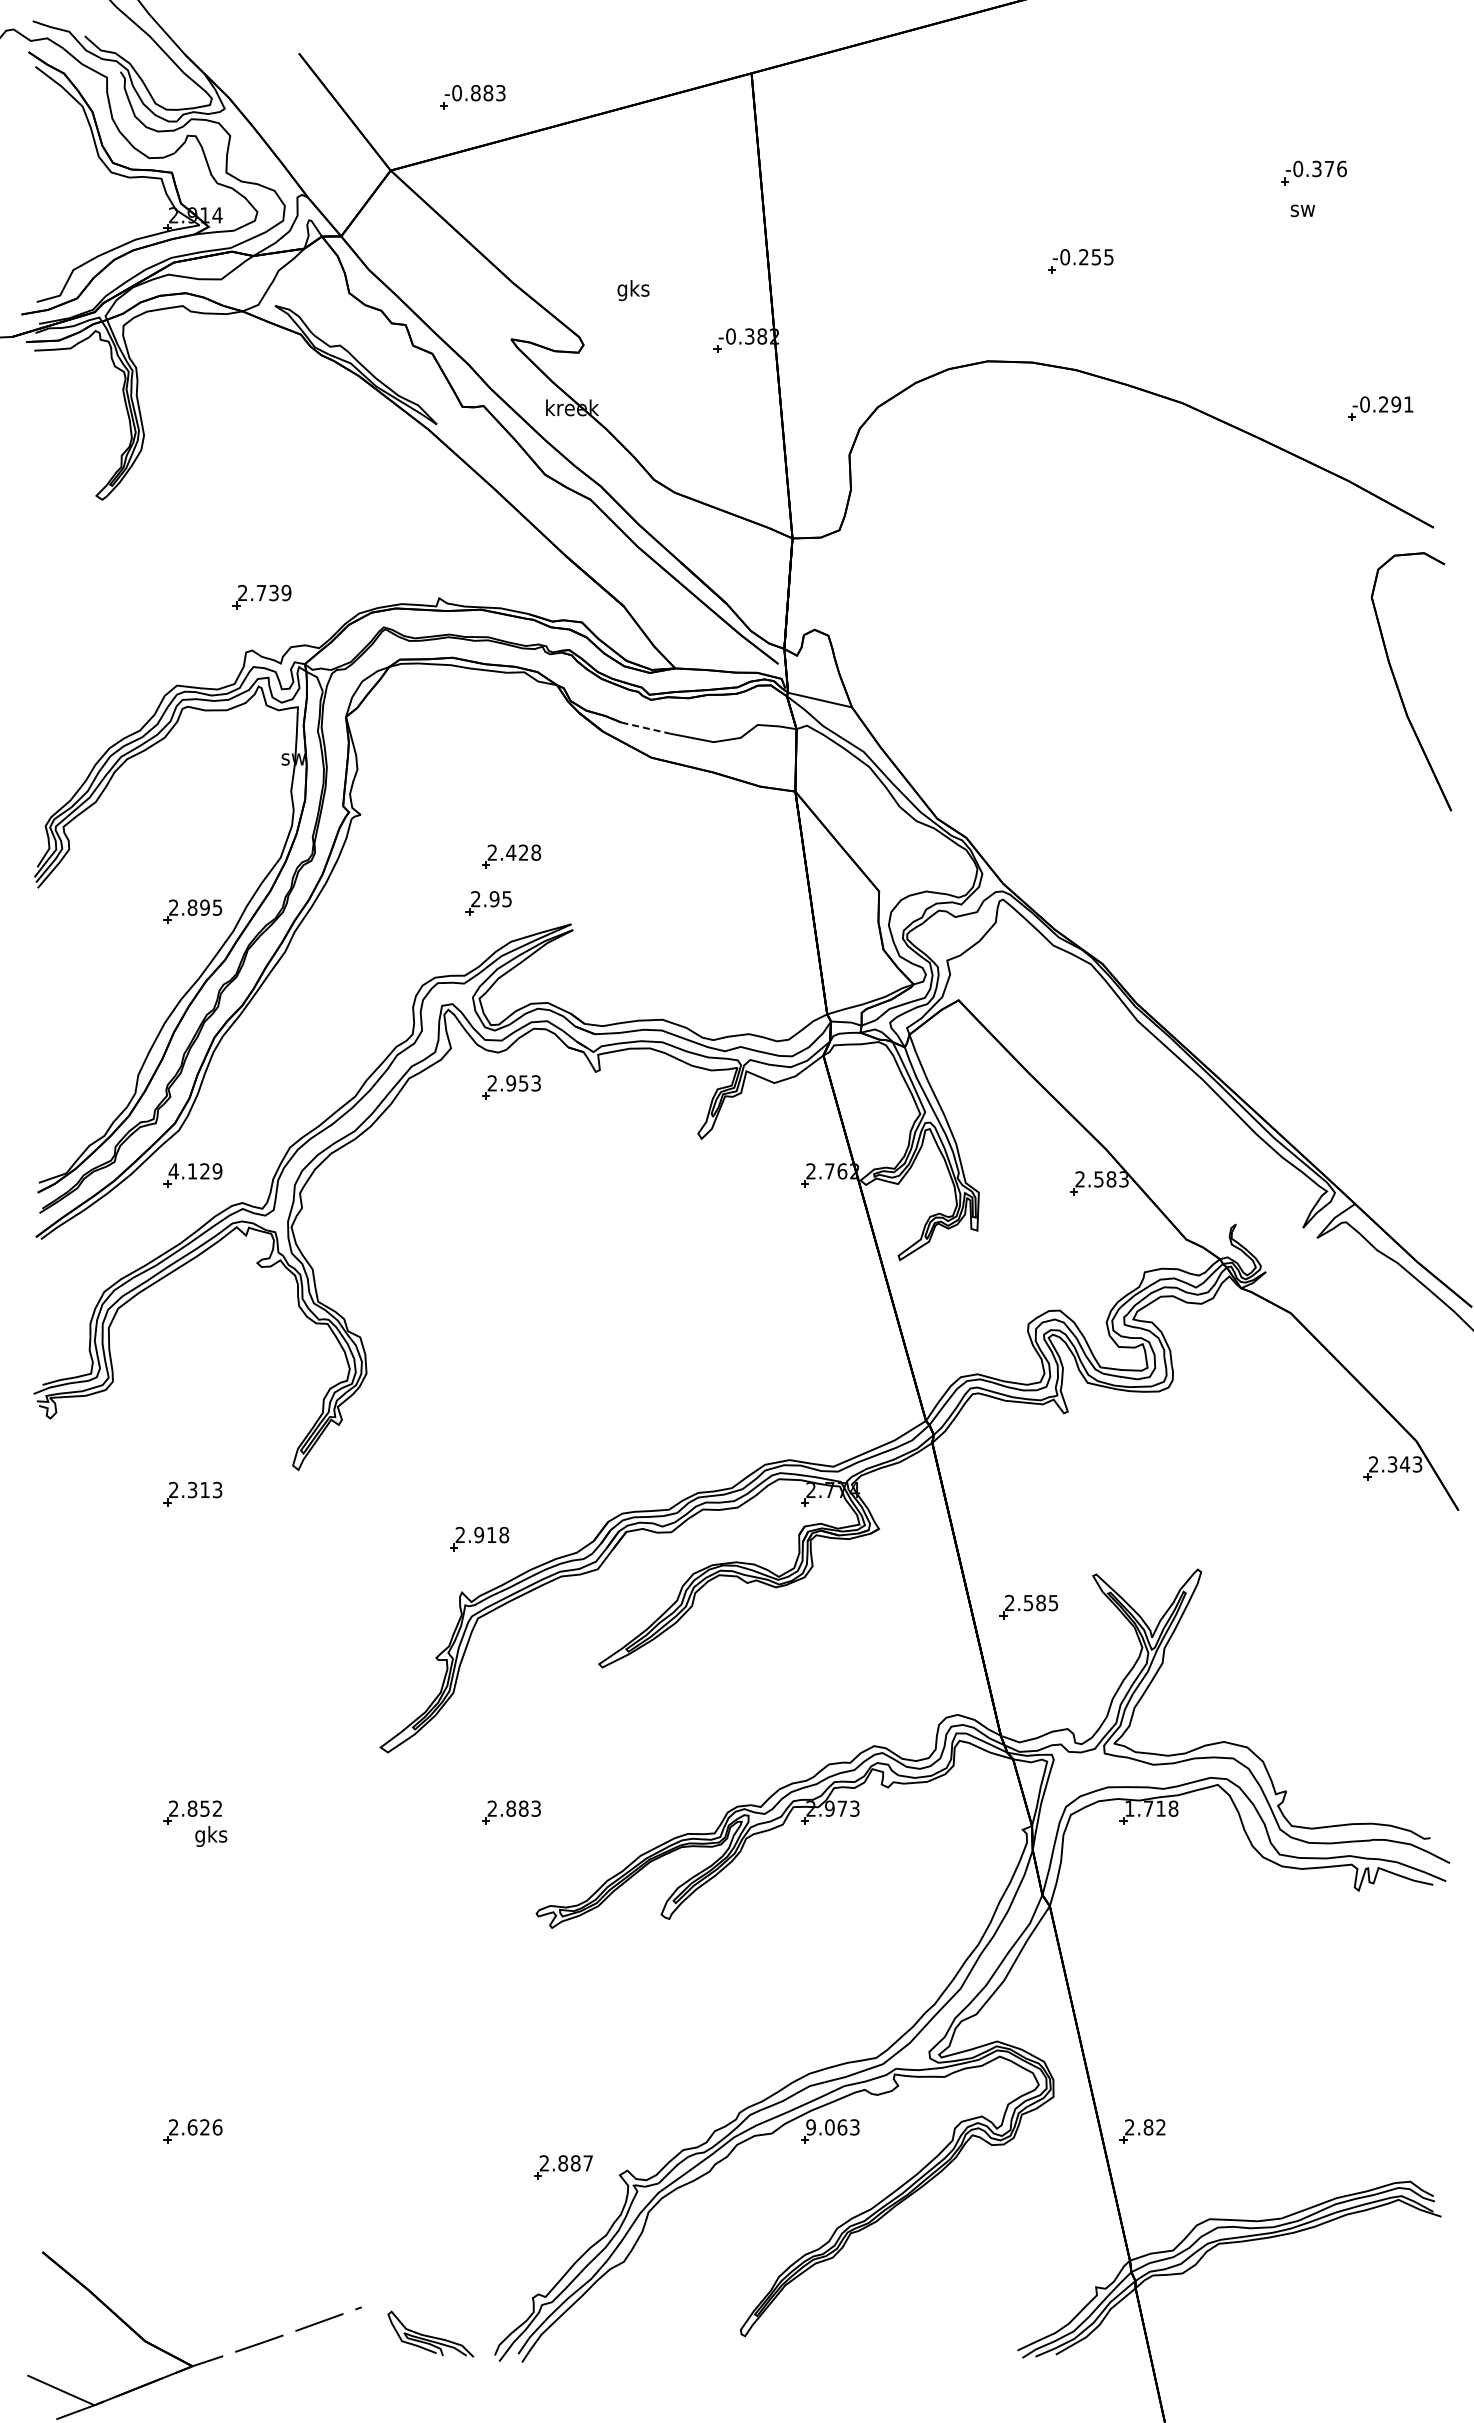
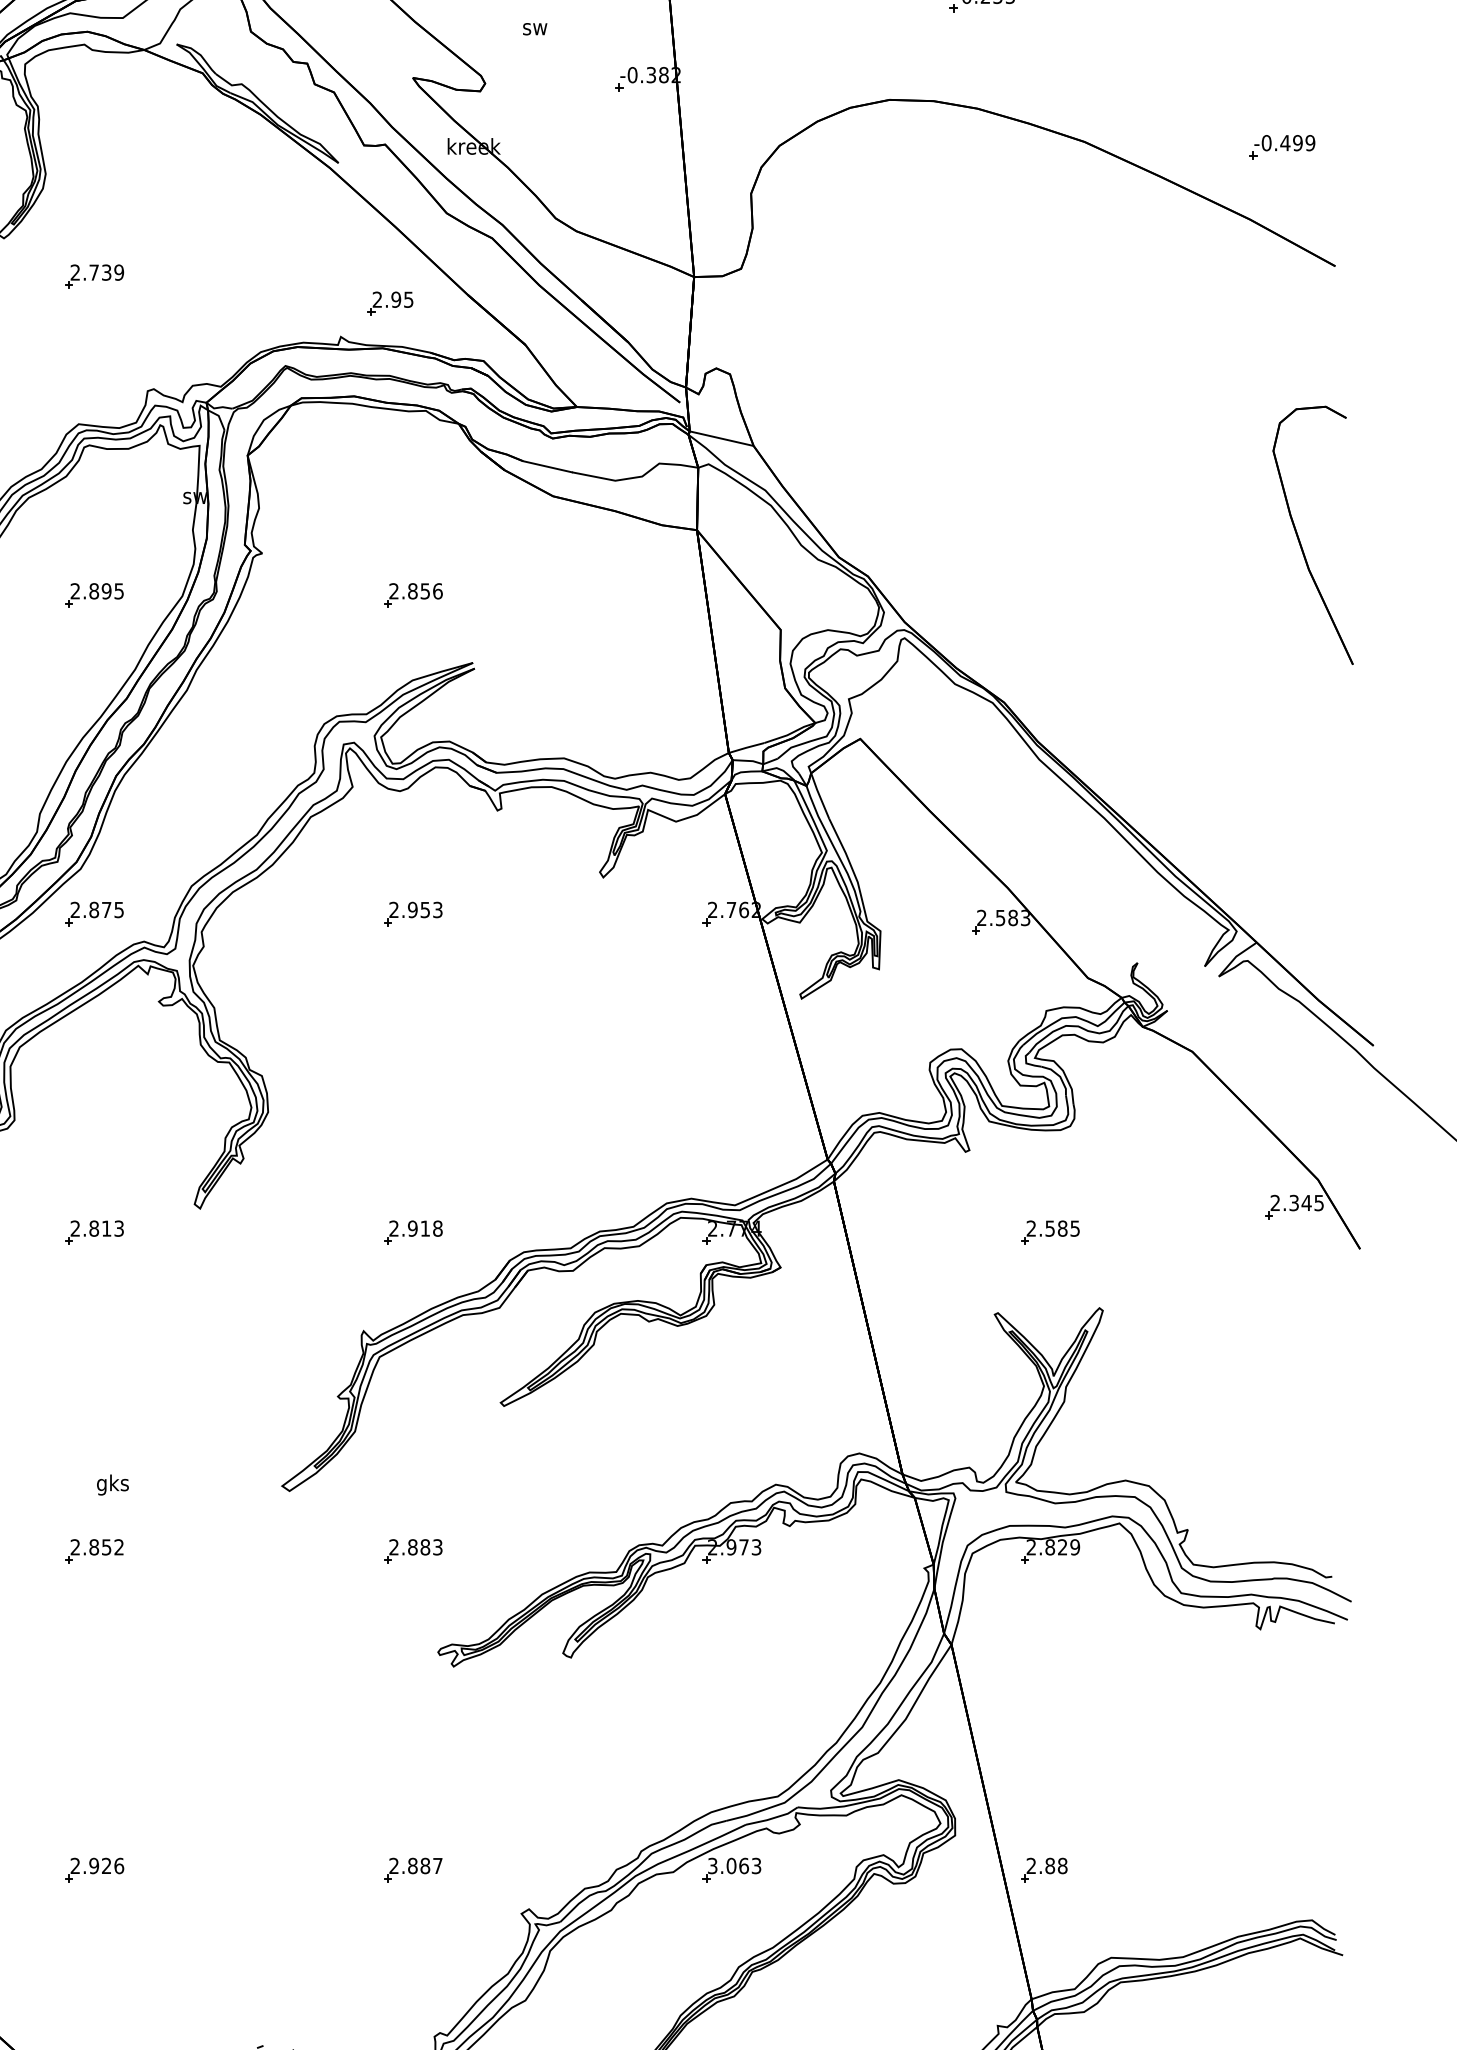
text: (633, 290) -> (535, 29), gks -> sw
text: (1395, 404) -> (1297, 143), -0.291 -> -0.499
part: (261, 596) -> (94, 276), moved
part: (1398, 686) -> (1300, 540), moved
line: (646, 728) -> (548, 467), dashed -> solid
text: (523, 852) -> (425, 591), 2.428 -> 2.856
part: (488, 903) -> (390, 304), moved
part: (192, 911) -> (94, 595), moved
part: (511, 1087) -> (413, 914), moved
text: (195, 1171) -> (97, 910), 4.129 -> 2.875
text: (1417, 1463) -> (1319, 1202), 2.343 -> 2.345
text: (192, 1490) -> (94, 1229), 2.313 -> 2.813
part: (479, 1538) -> (413, 1232), moved
part: (1028, 1606) -> (1050, 1232), moved
text: (1151, 1808) -> (1053, 1547), 1.718 -> 2.829
text: (211, 1836) -> (113, 1485), moved
text: (192, 2127) -> (94, 1866), 2.626 -> 2.926
text: (810, 2127) -> (712, 1866), 9.063 -> 3.063
text: (1160, 2127) -> (1062, 1866), 2.82 -> 2.88
part: (563, 2167) -> (413, 1870), moved

